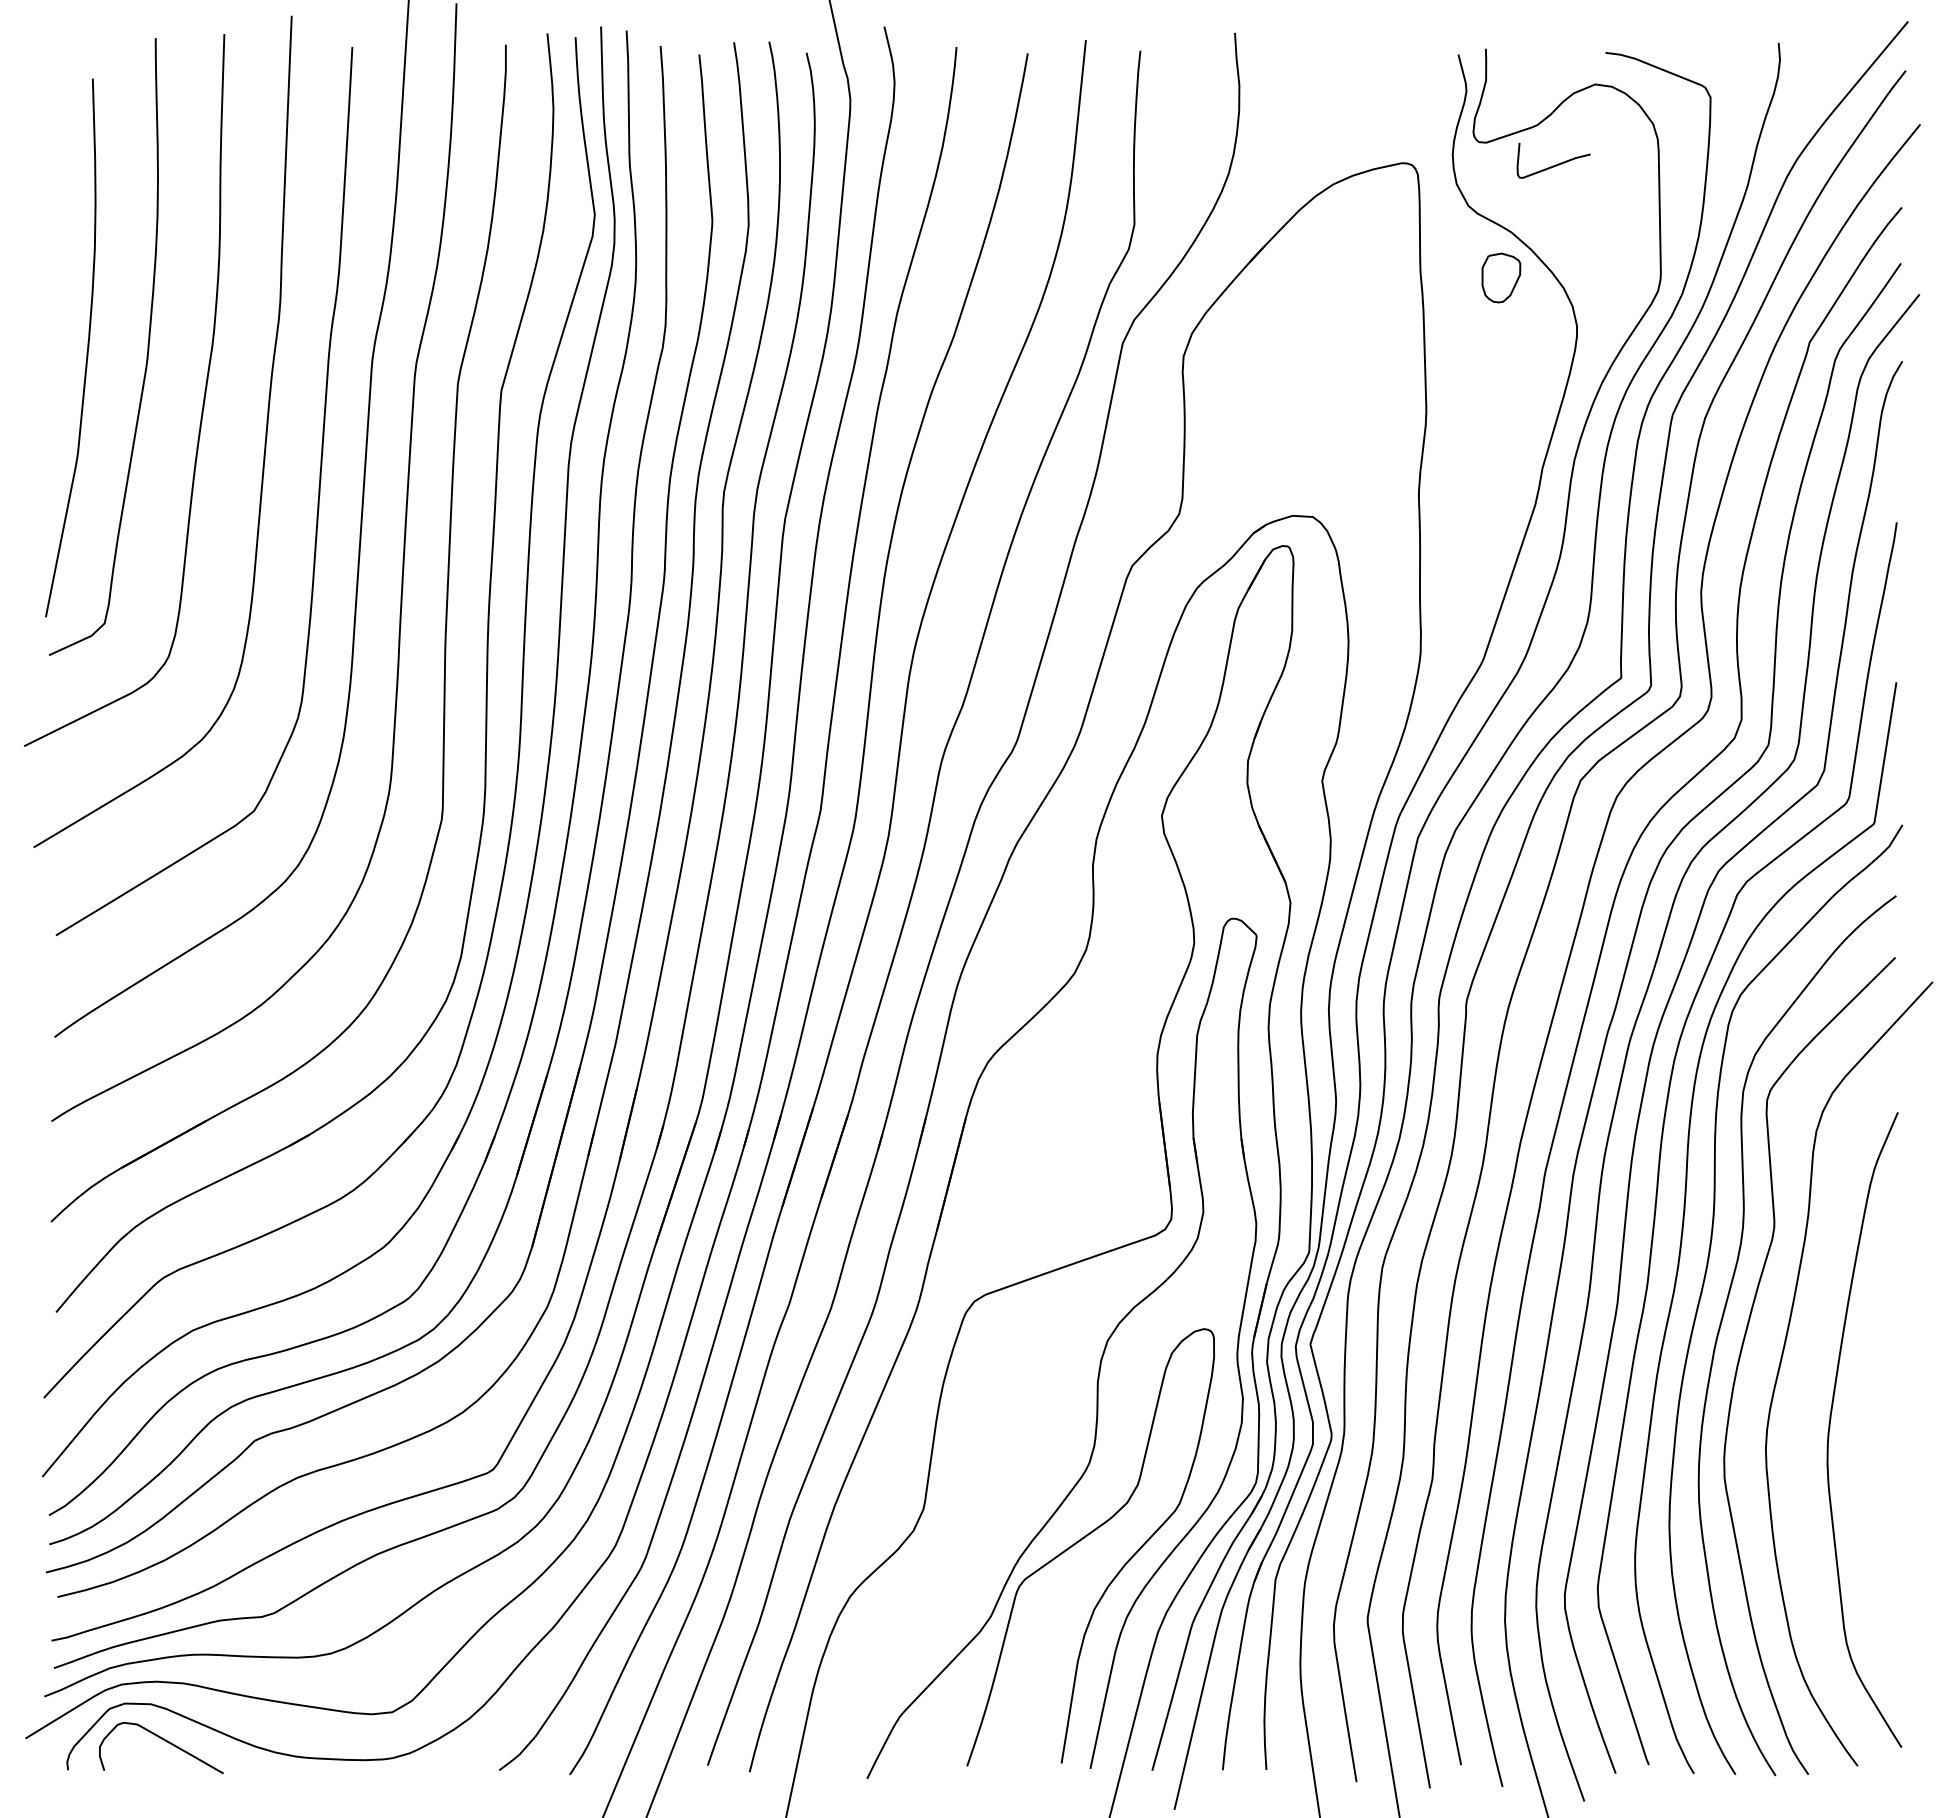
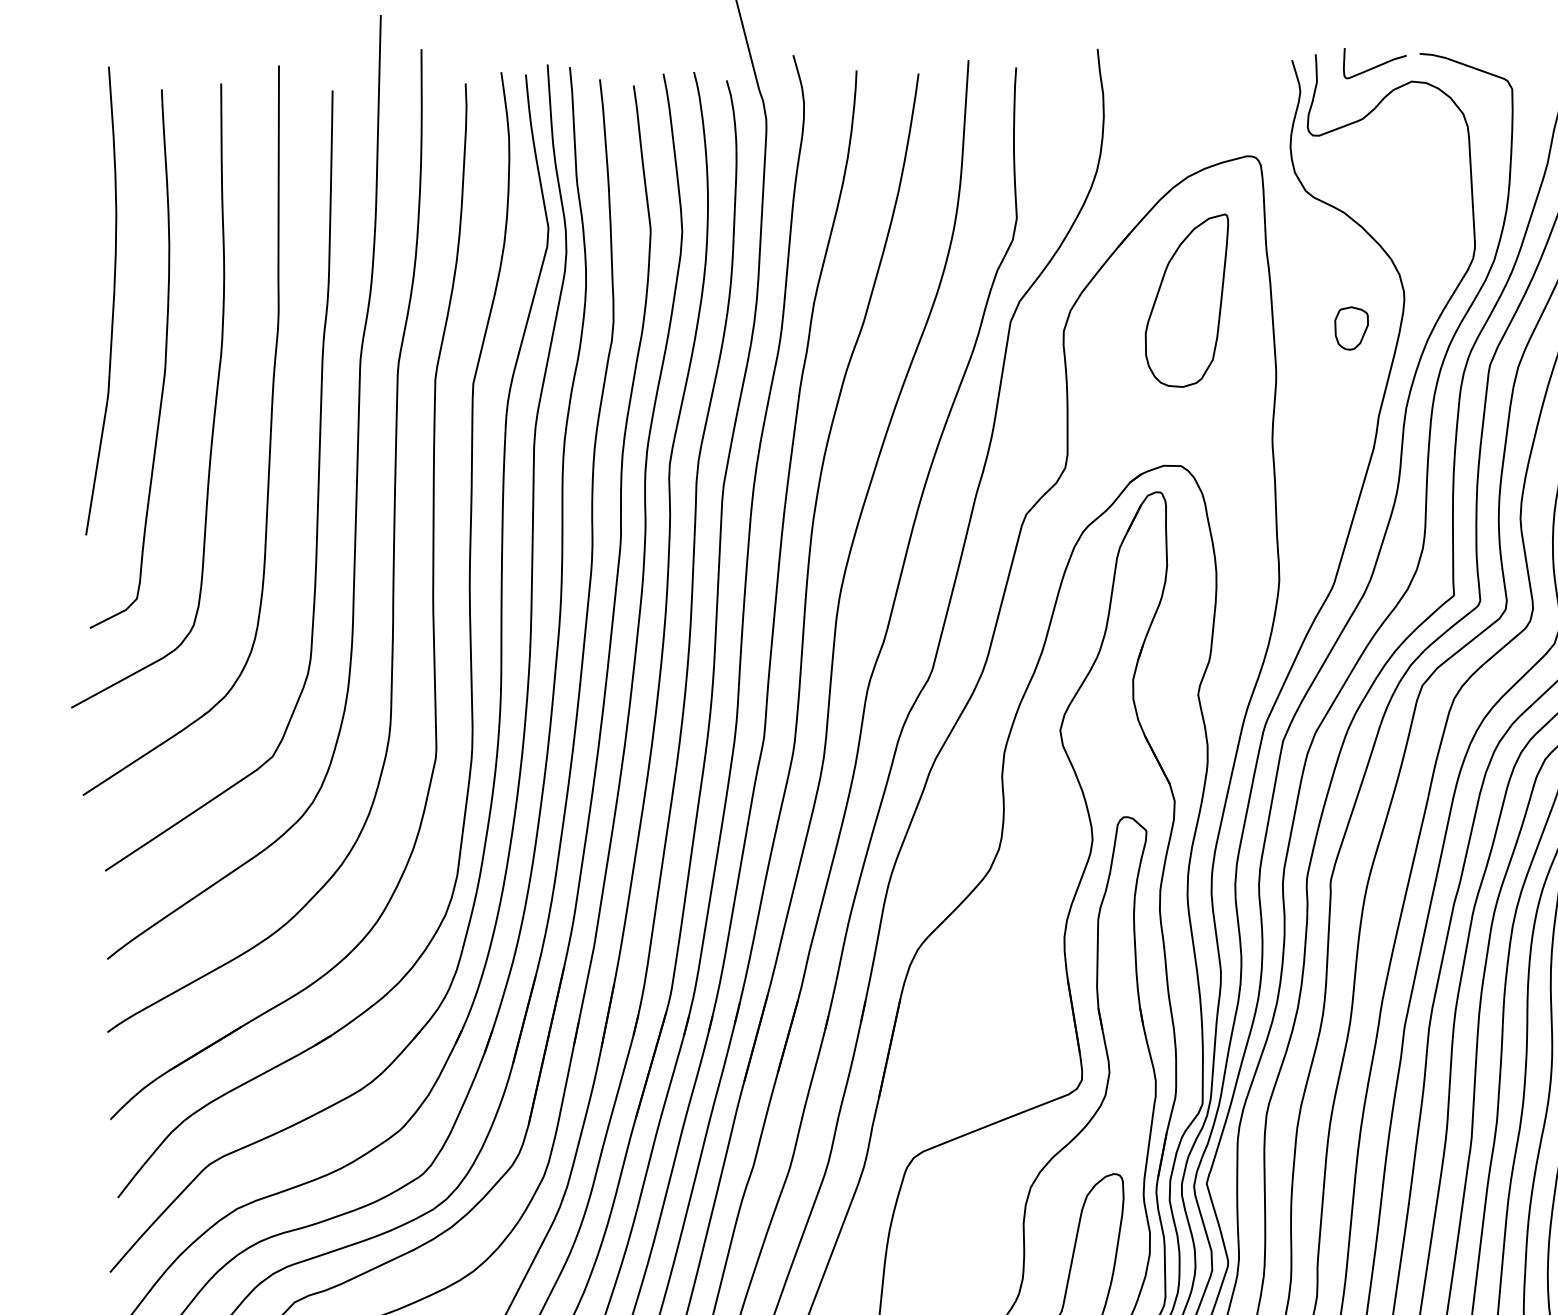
curve: (1555, 164) -> (1376, 65), moved
part: (1501, 277) -> (1351, 327), moved
part: (1327, 327) -> (1187, 301), added
curve: (86, 351) -> (112, 303), moved

